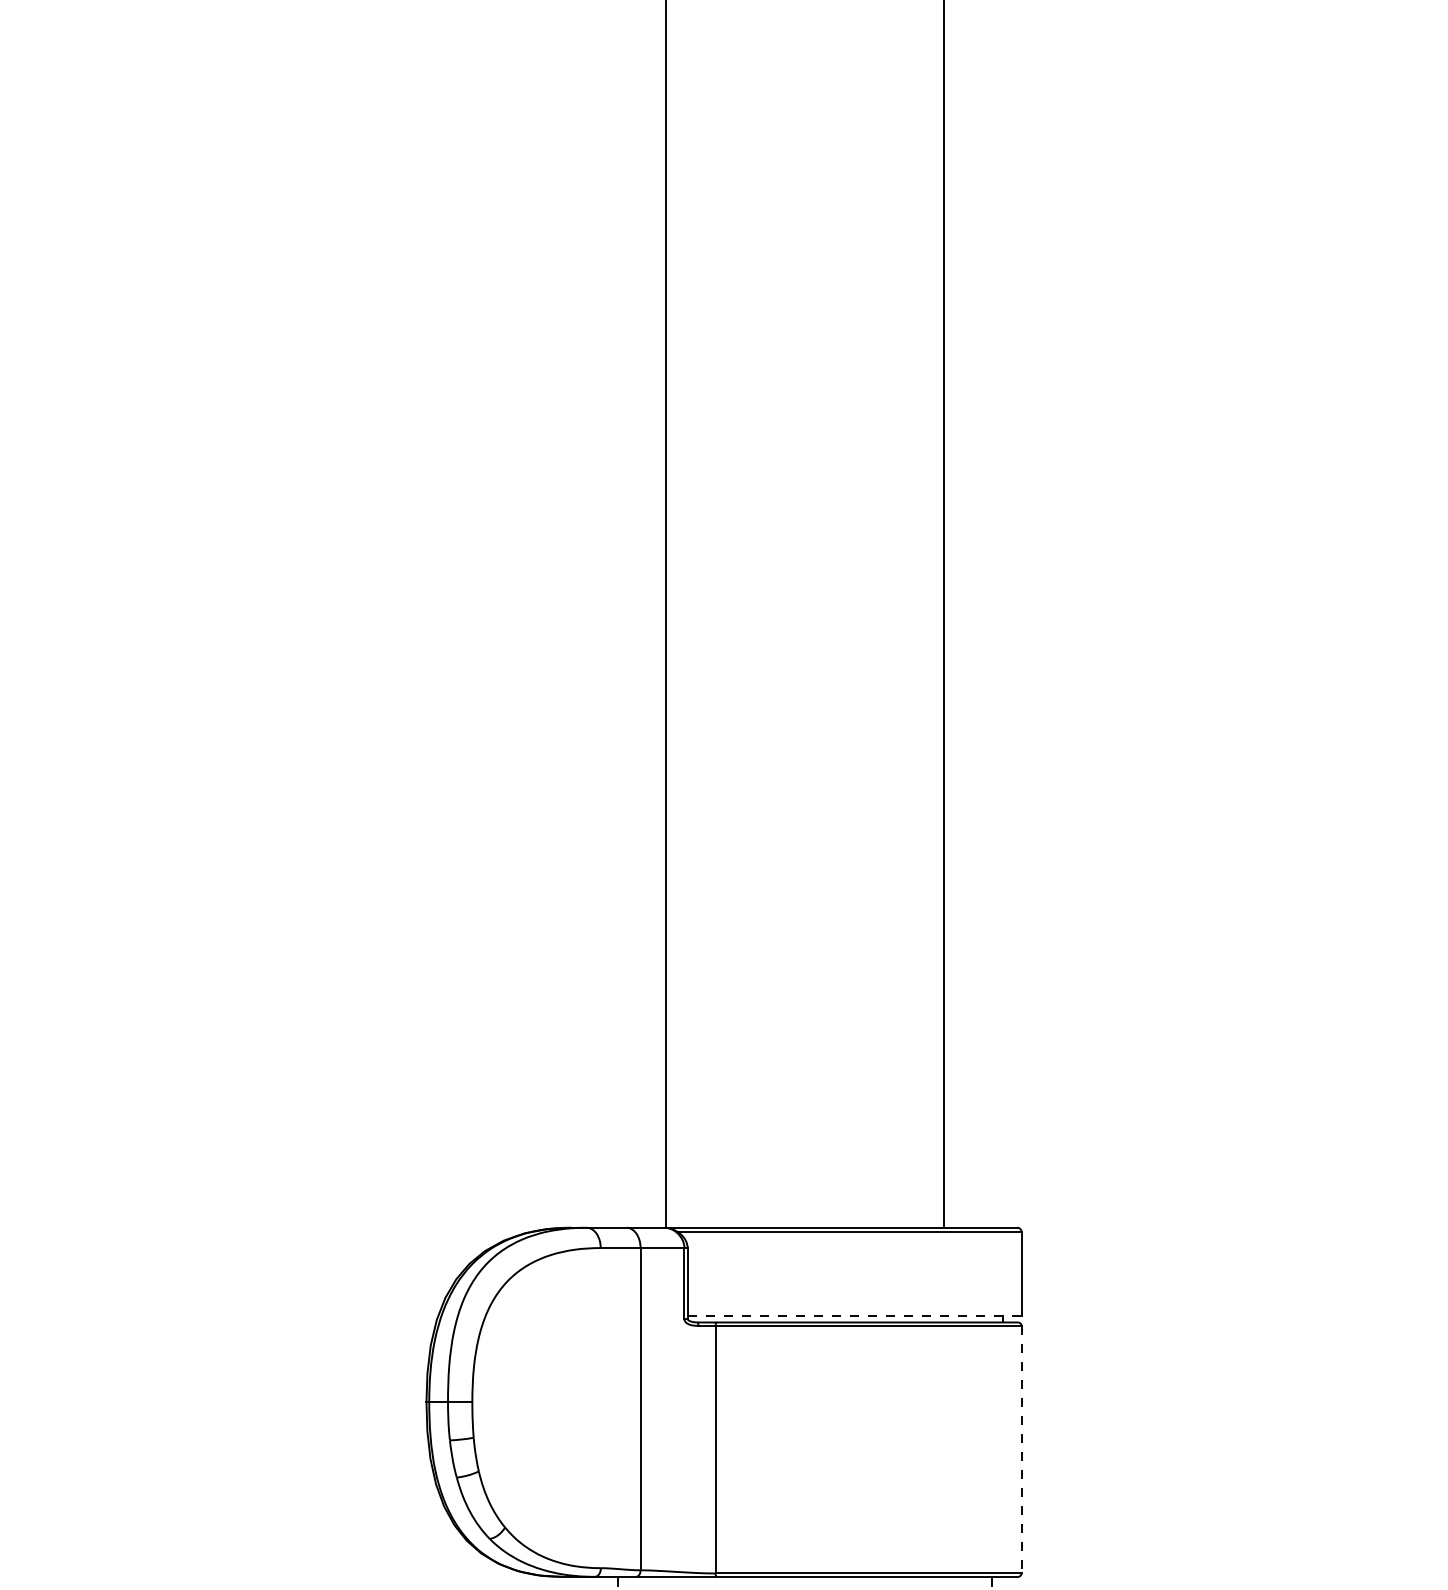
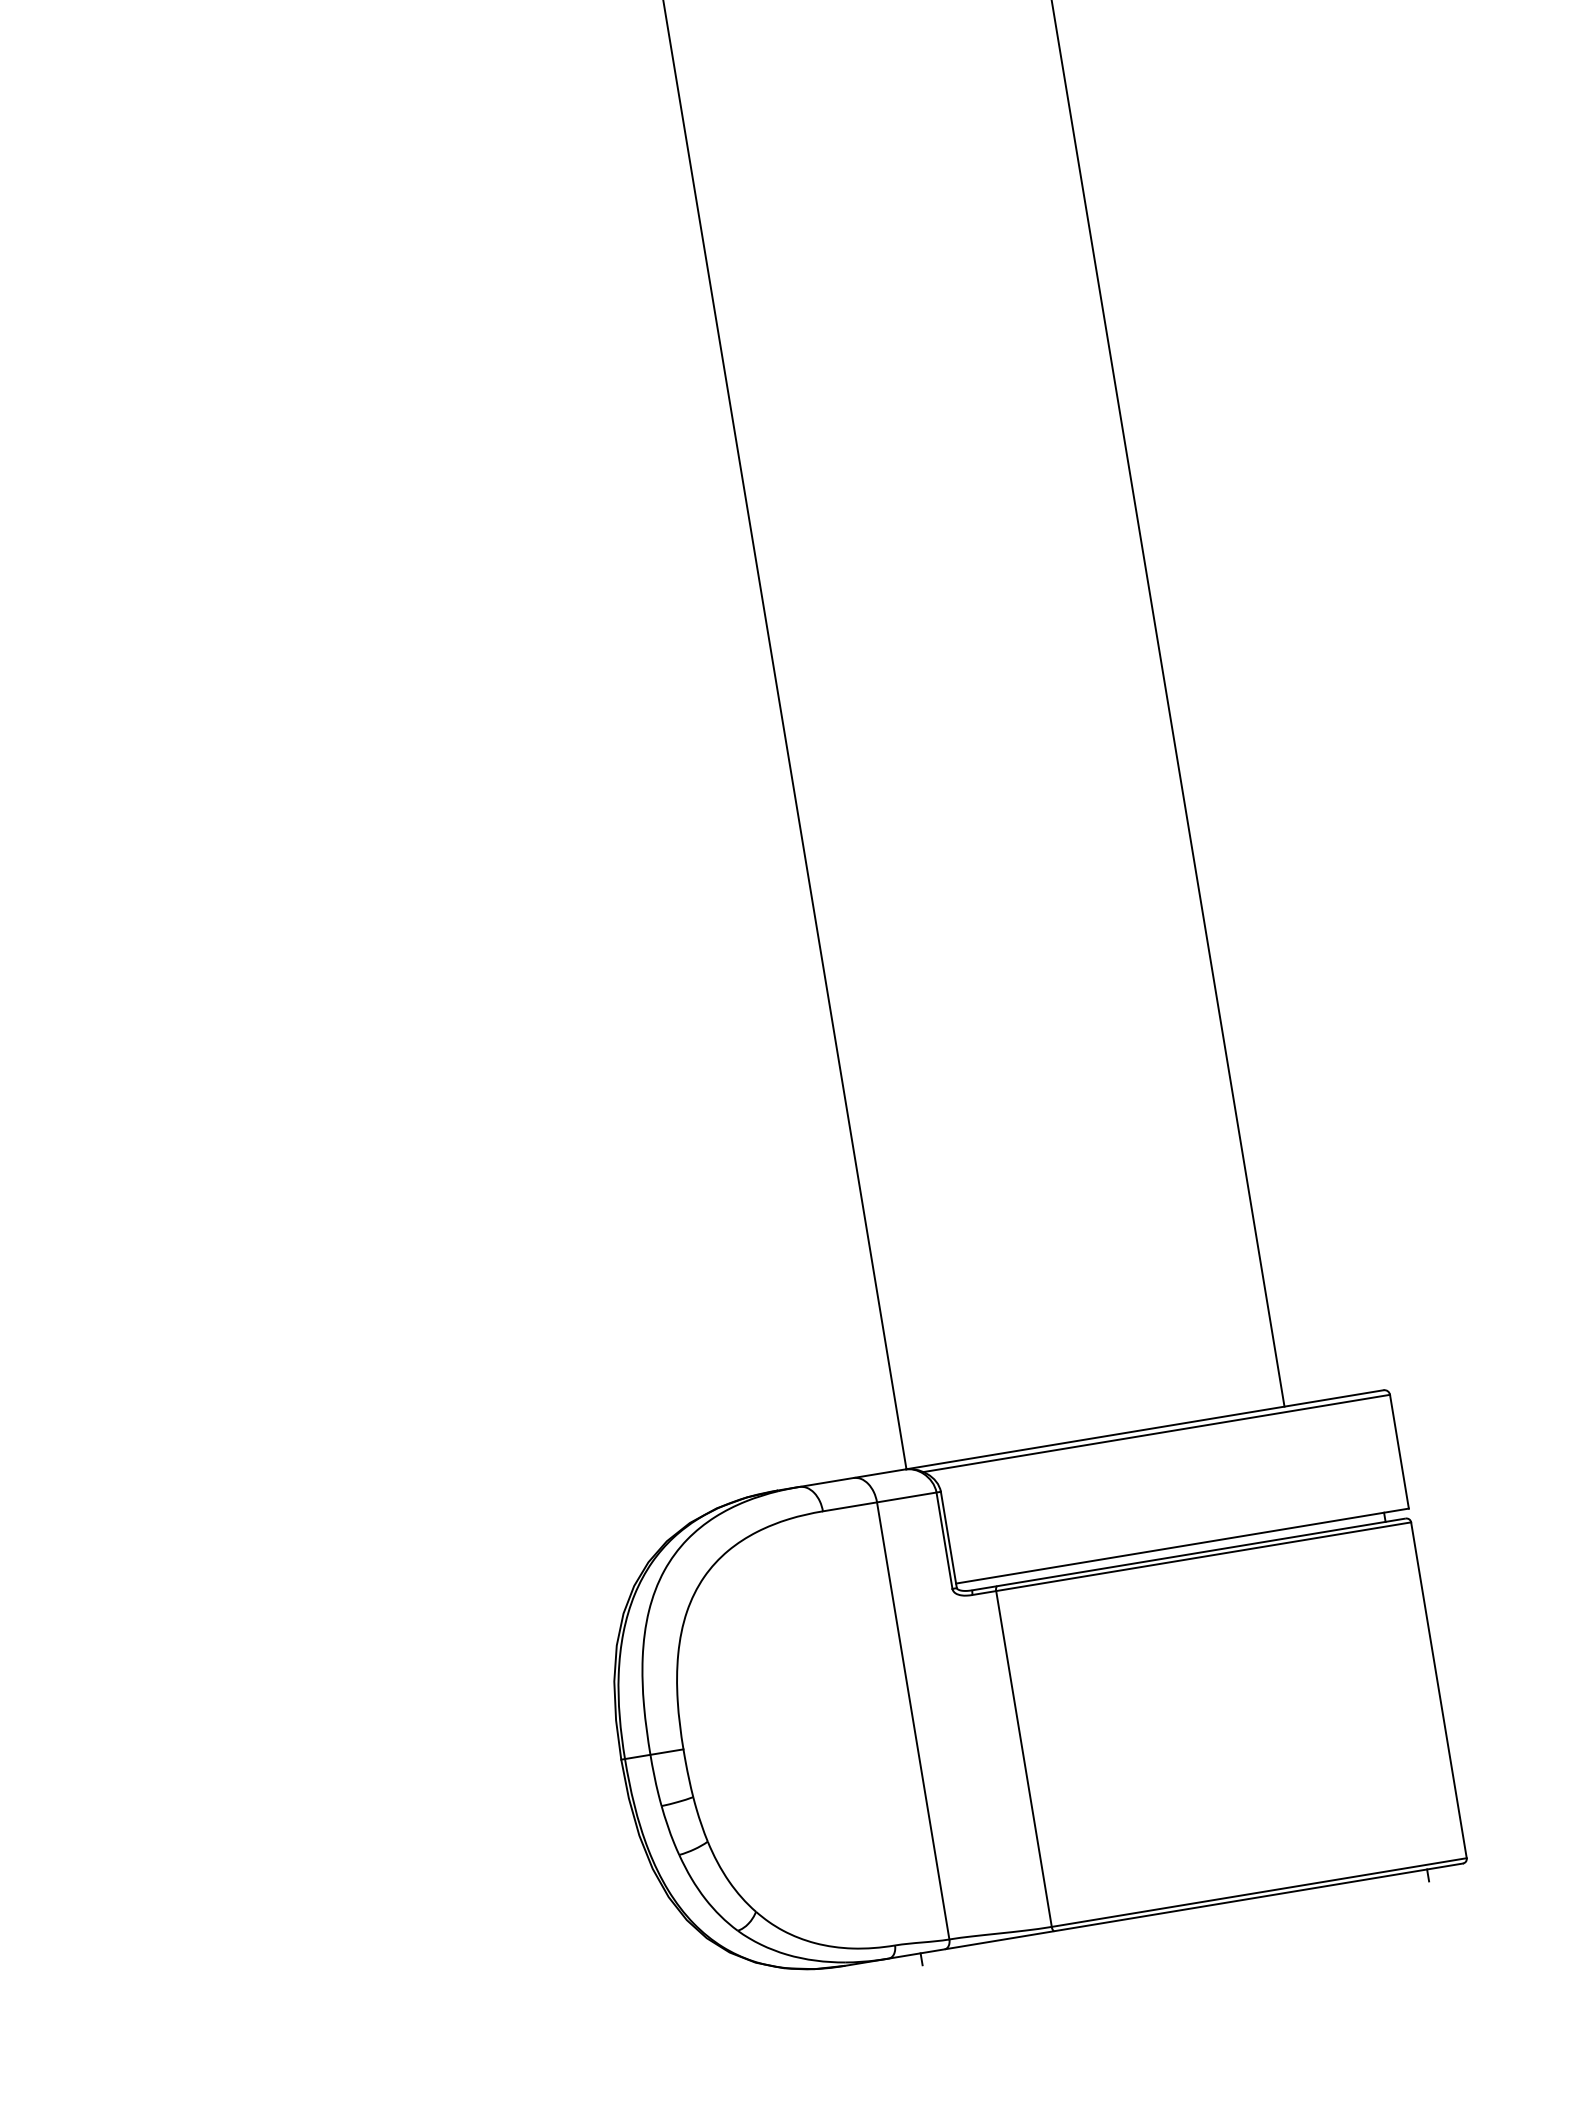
line: (854, 1315) -> (1182, 1545), dashed -> solid
line: (1021, 1449) -> (1438, 1690), dashed -> solid

